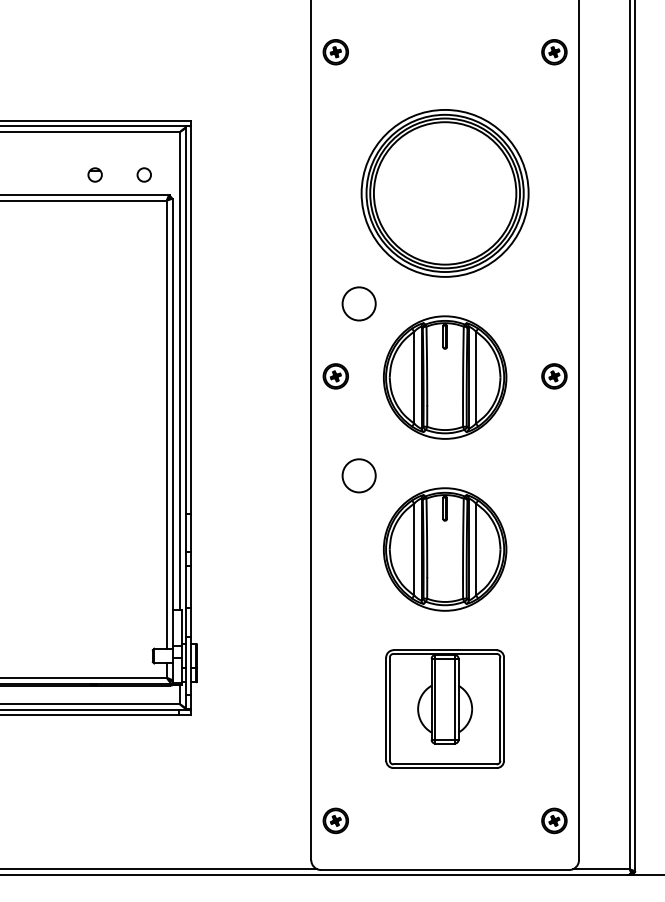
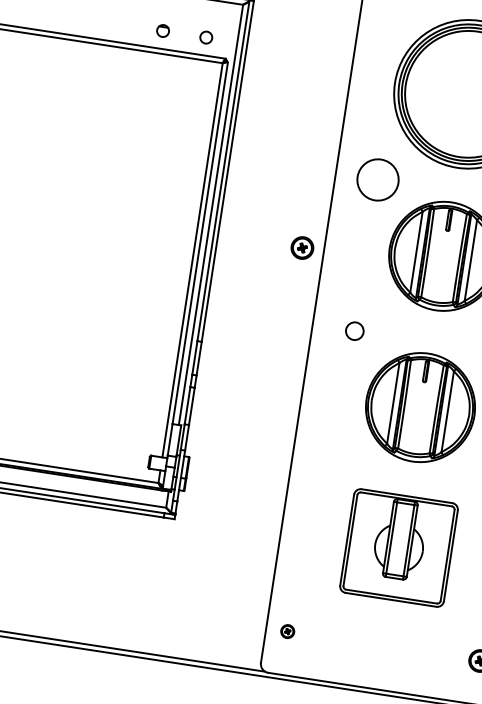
circle: (358, 303) -> (377, 179), size x1.4
part: (335, 376) -> (302, 248), moved
circle: (358, 475) -> (354, 330), size x0.6
part: (335, 820) -> (287, 631), size x0.6

